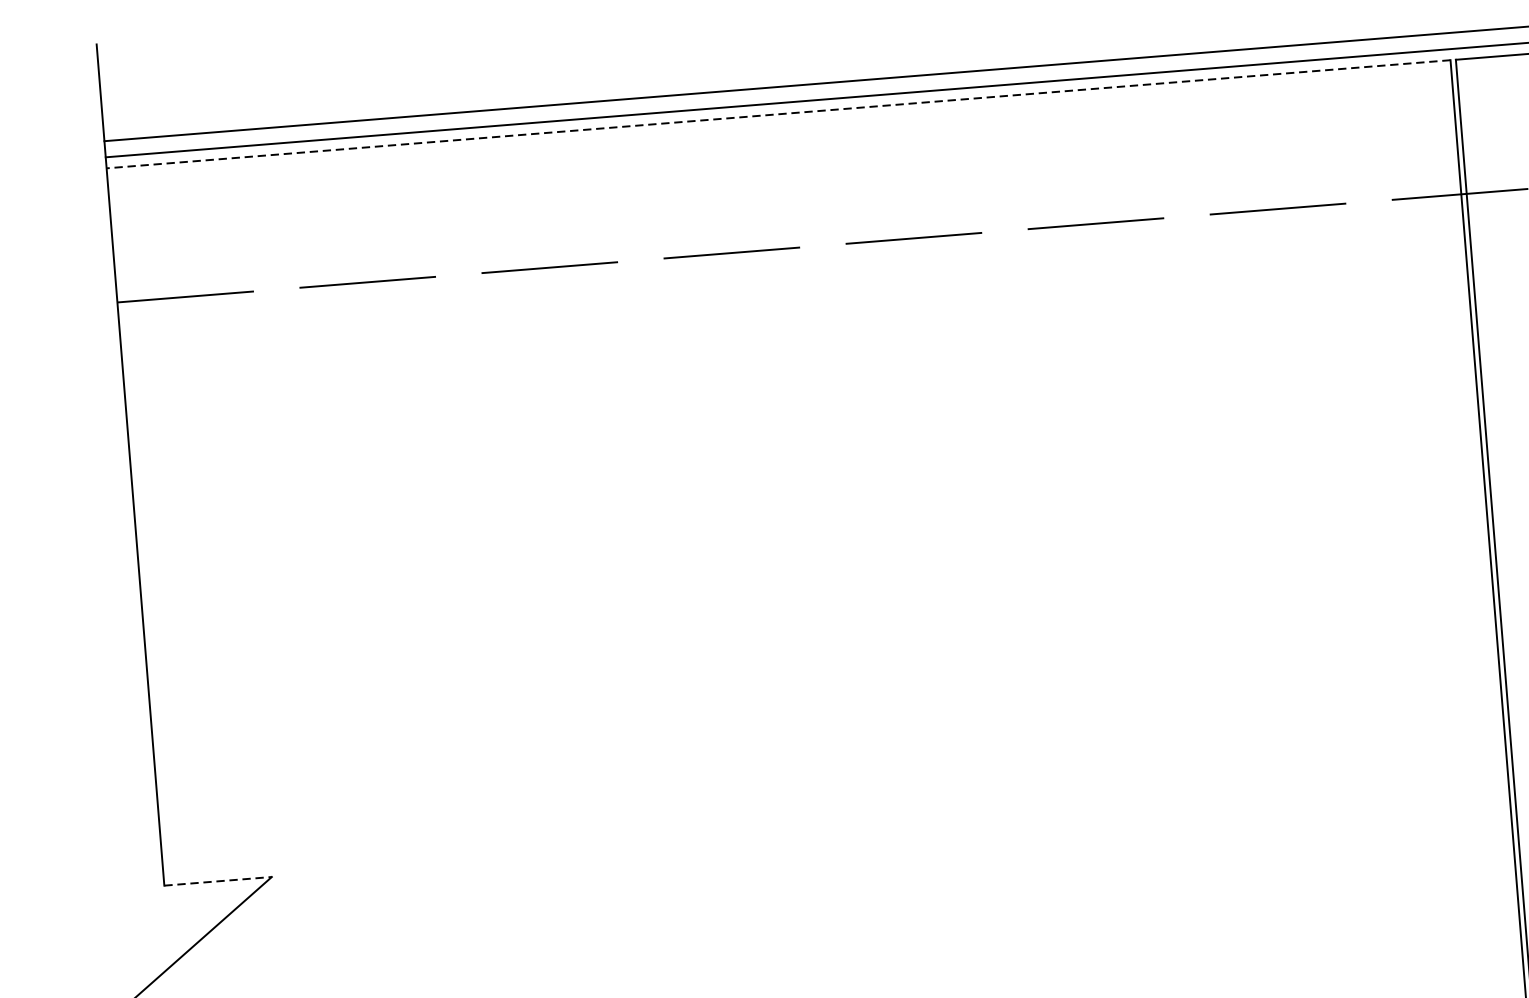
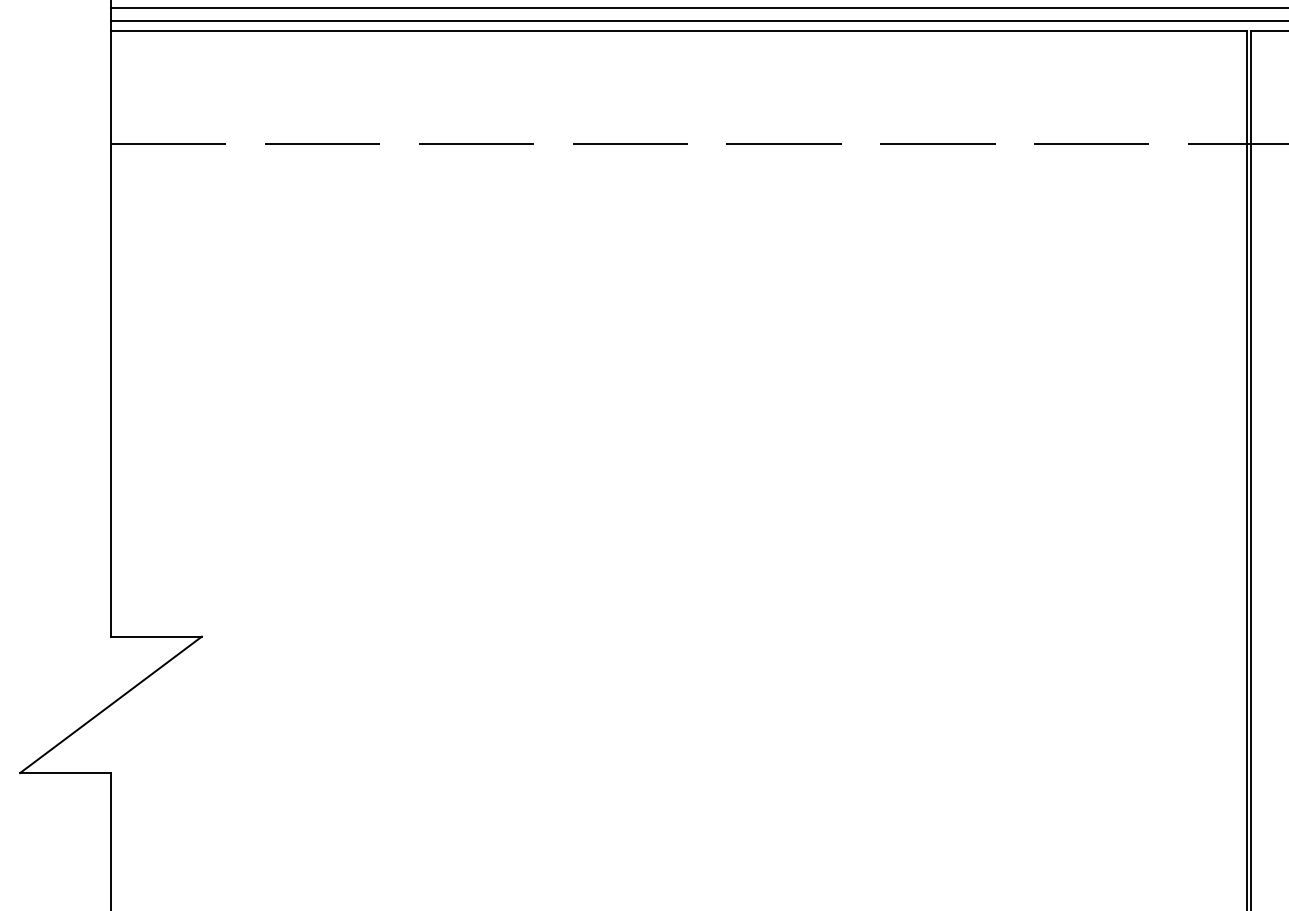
line: (778, 114) -> (678, 30), dashed -> solid
line: (218, 881) -> (156, 636), dashed -> solid

